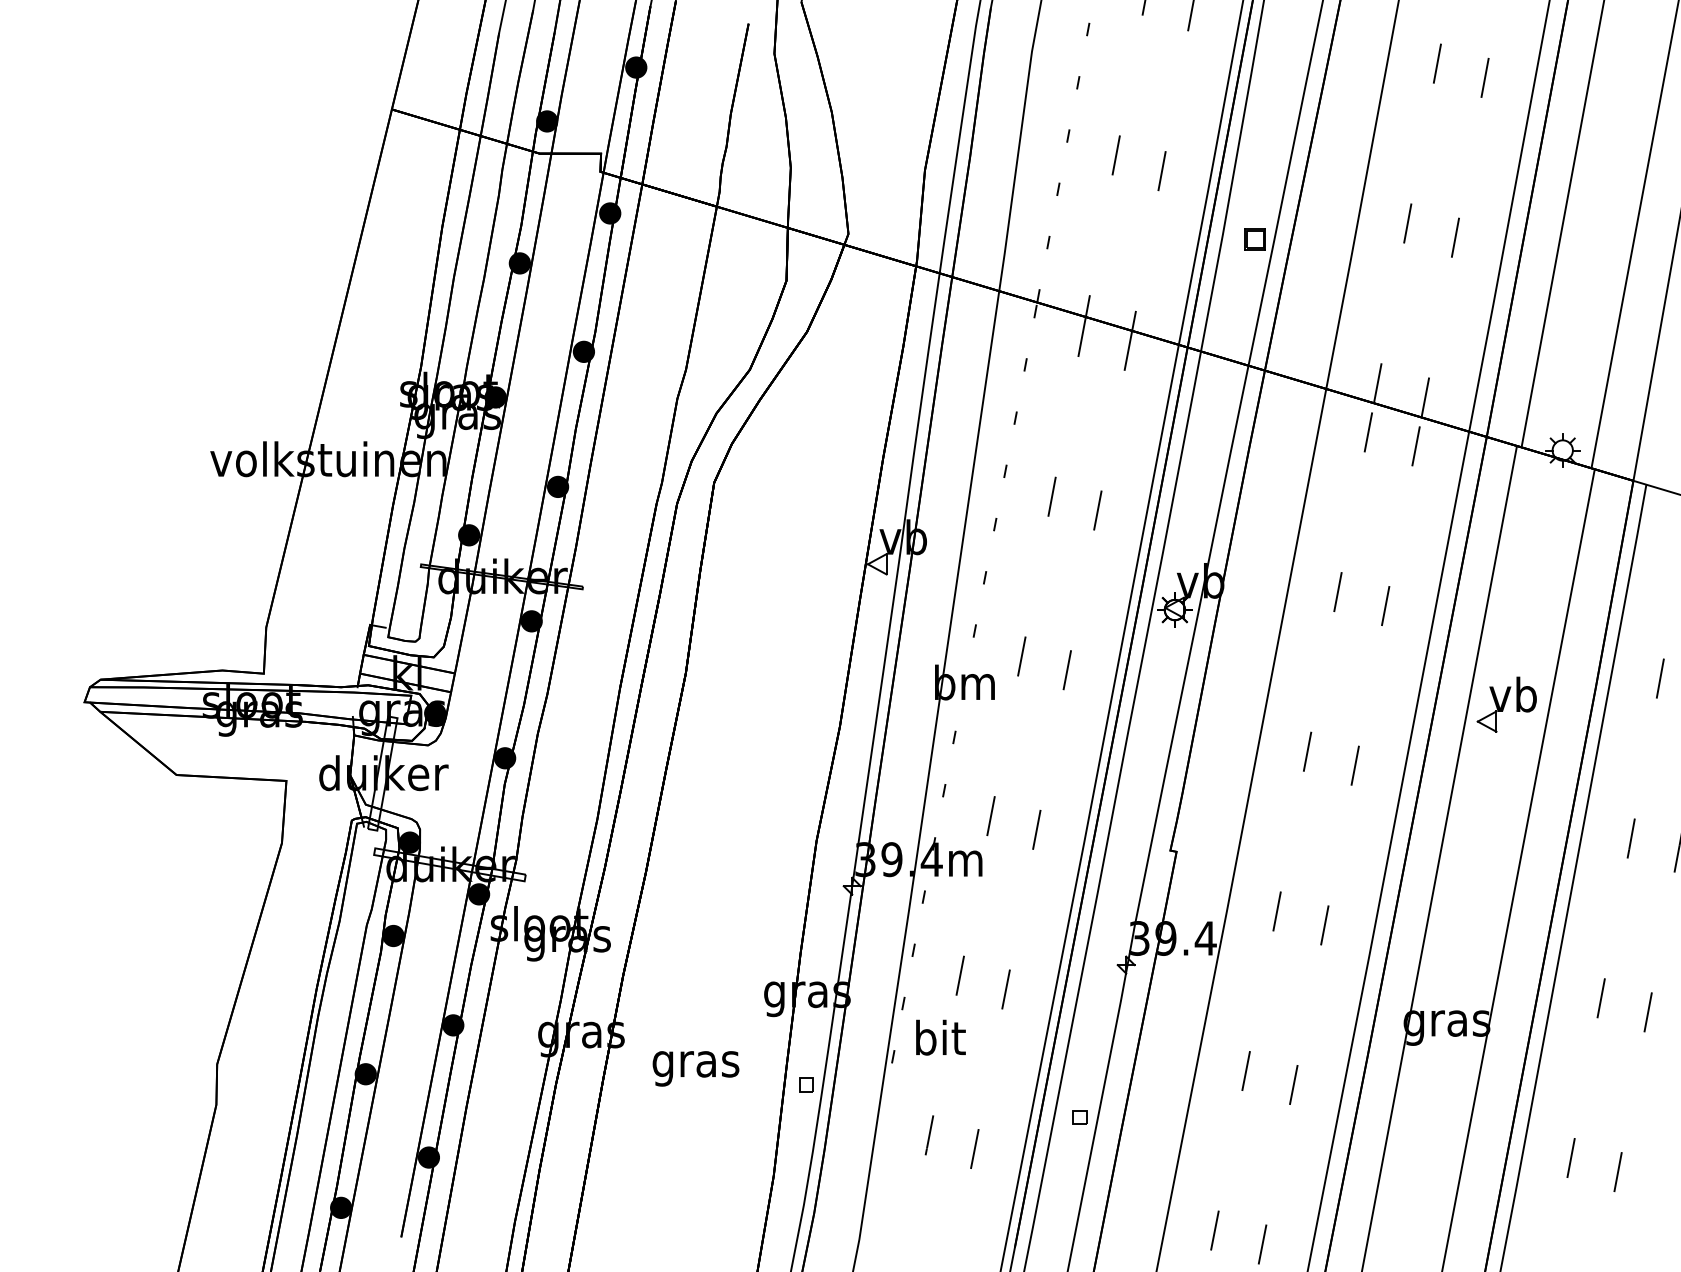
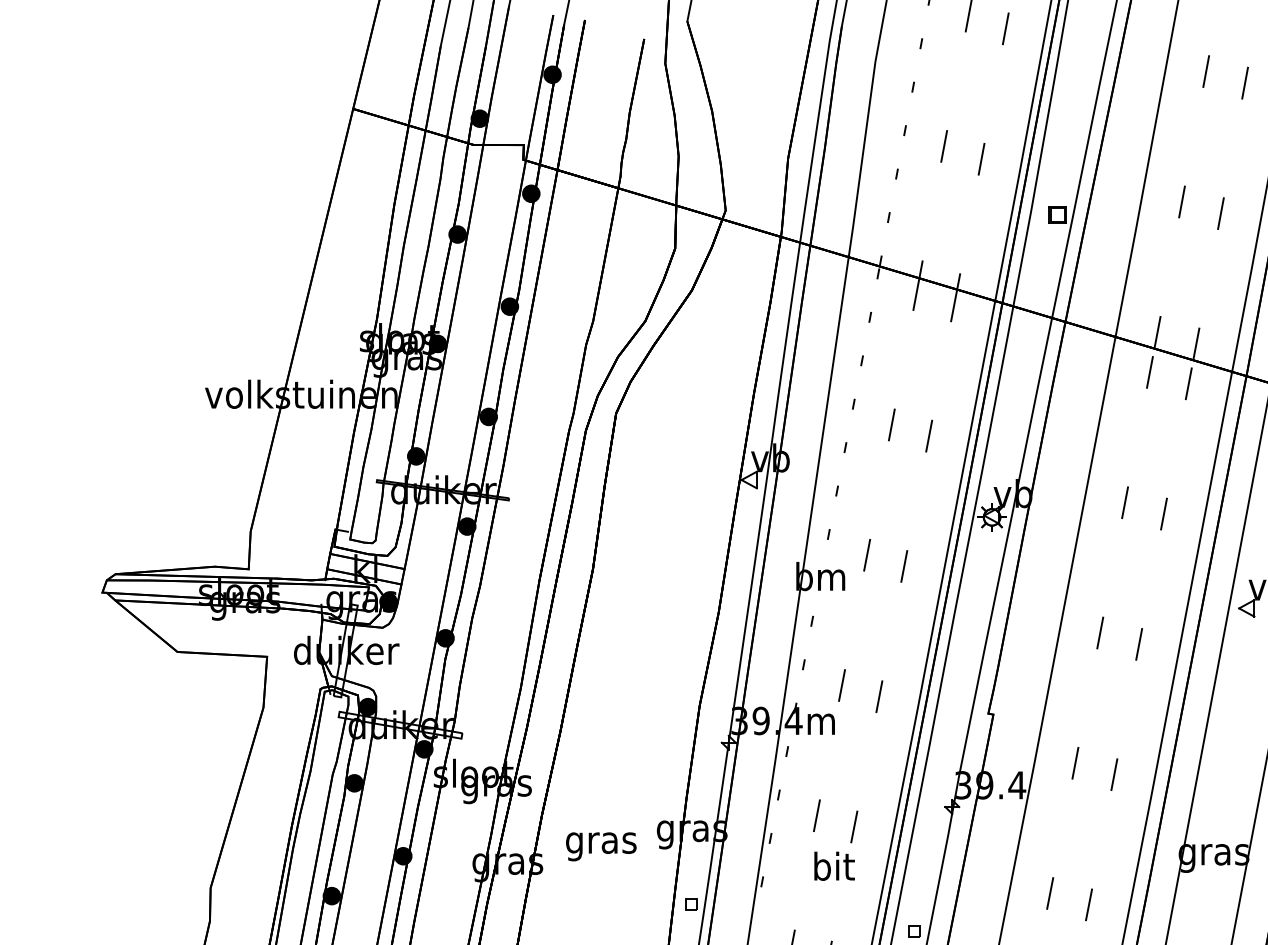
text: (940, 1037) -> (834, 866), moved
text: (695, 1068) -> (600, 846), moved

